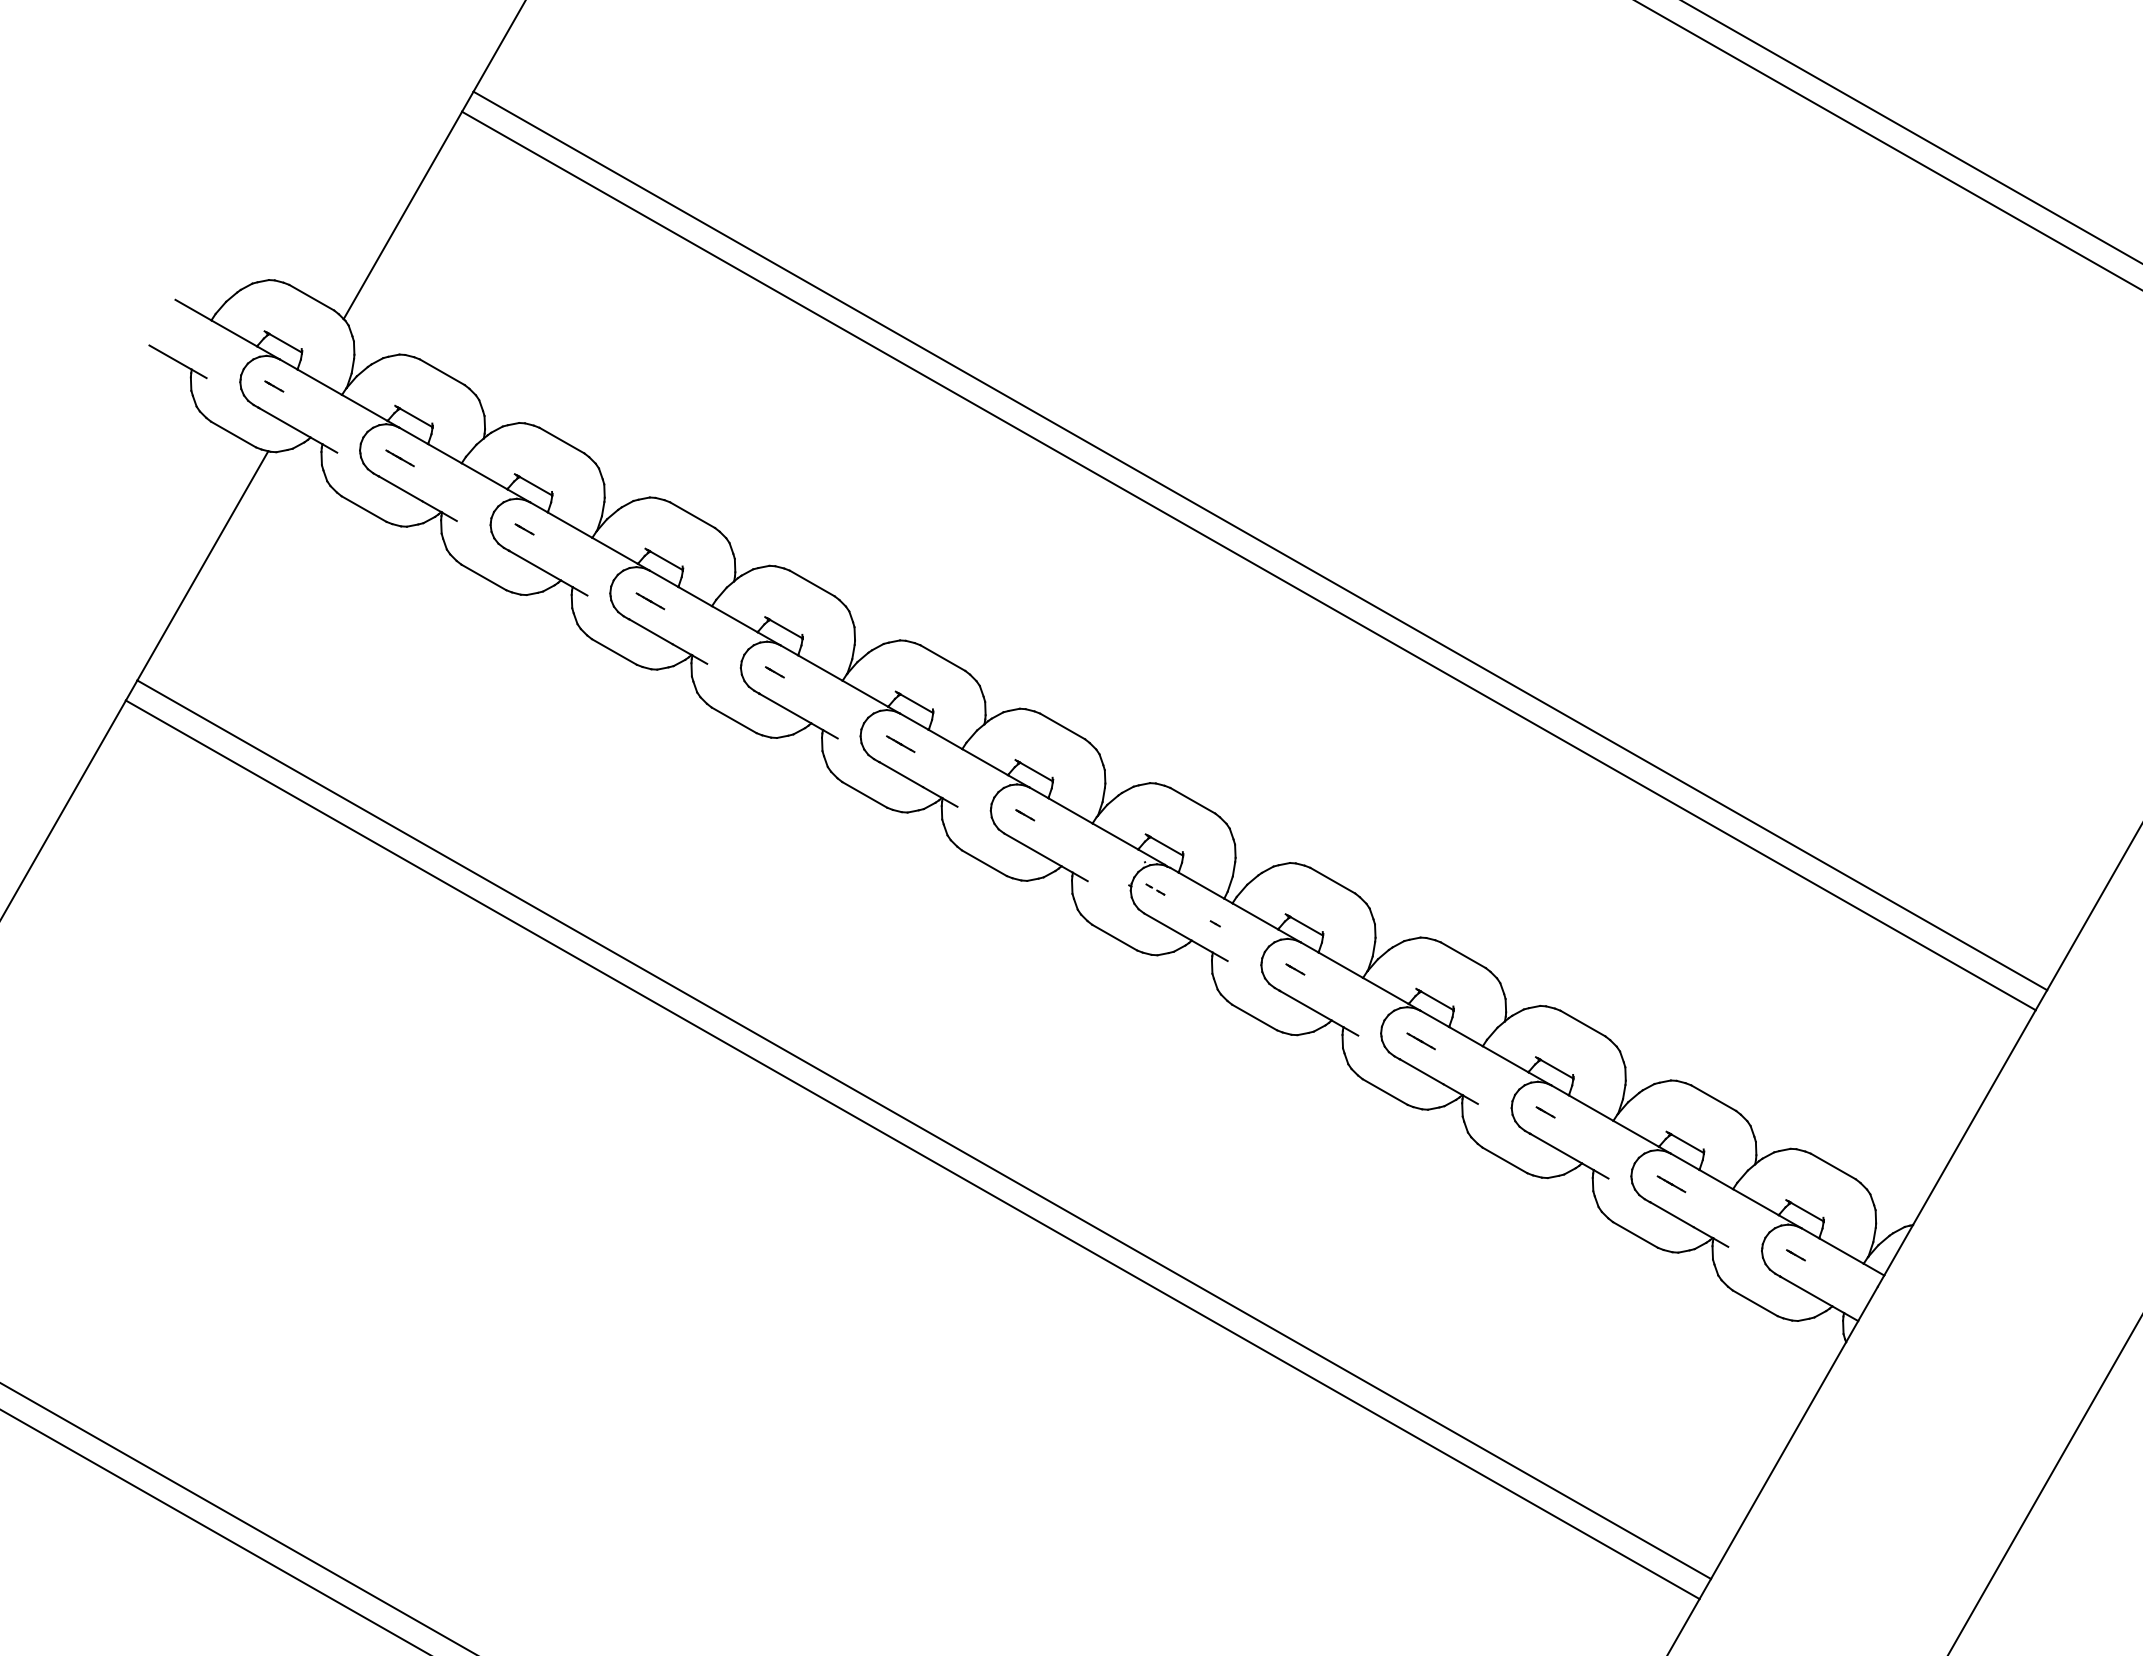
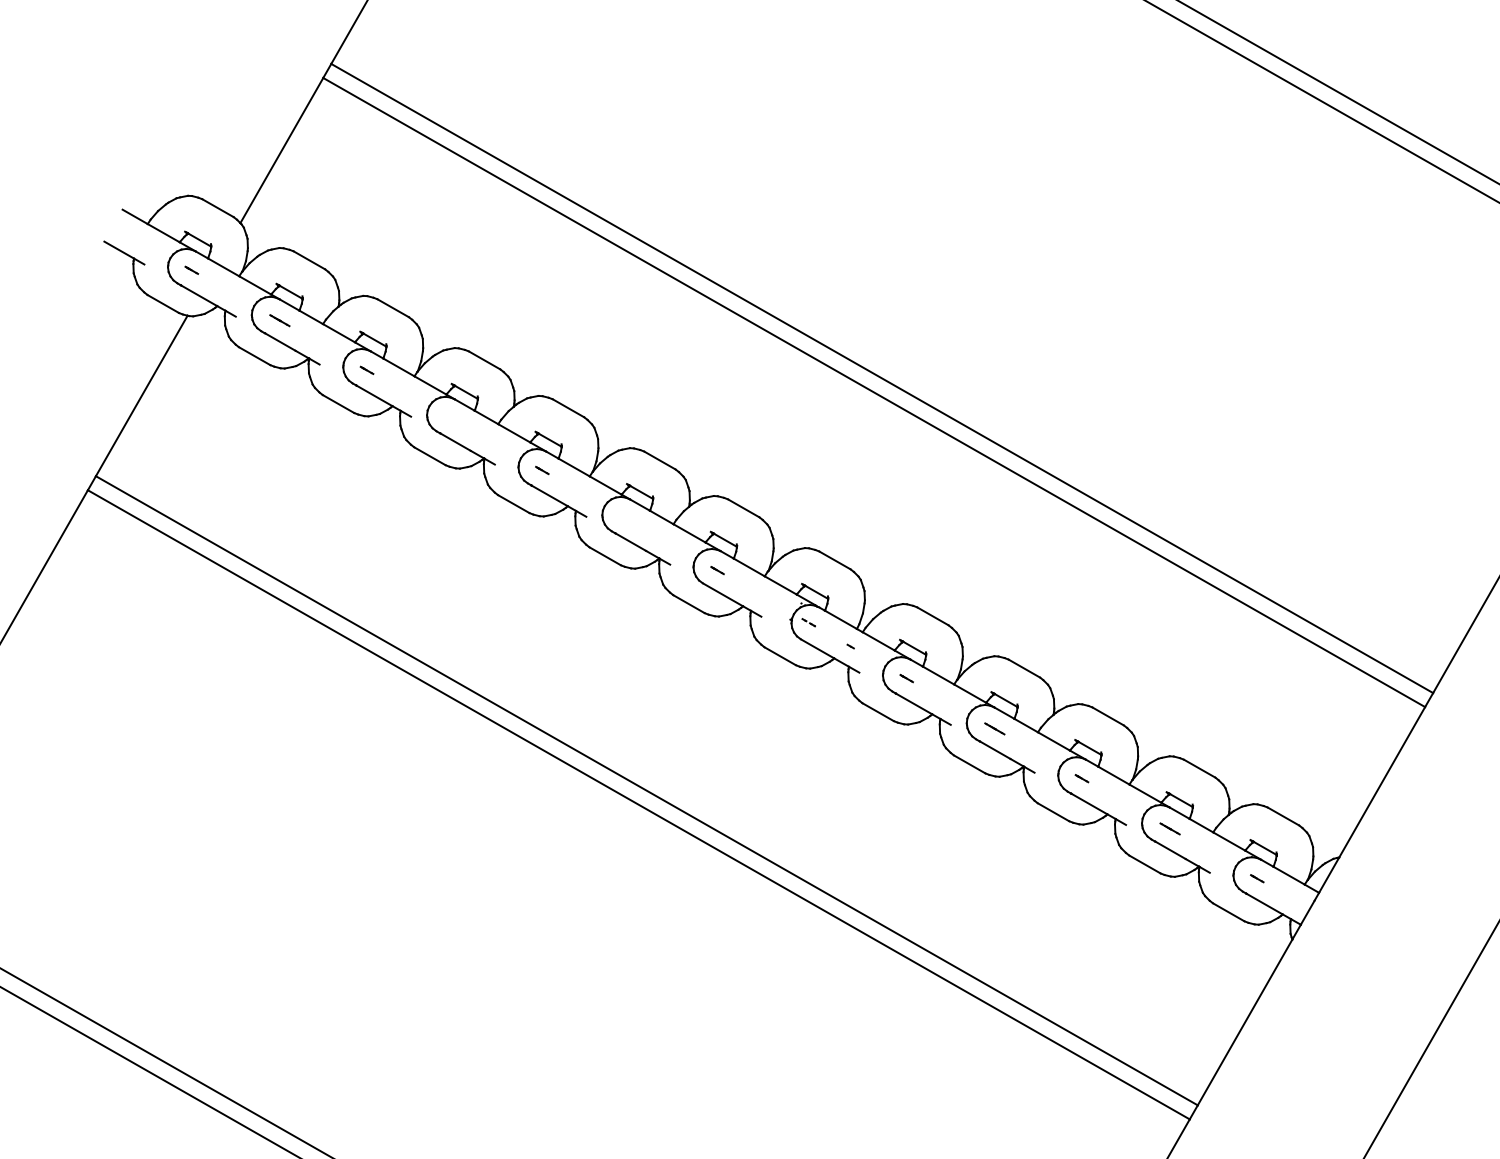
line: (650, 601) -> (455, 420), removed
line: (900, 744) -> (630, 521), removed

